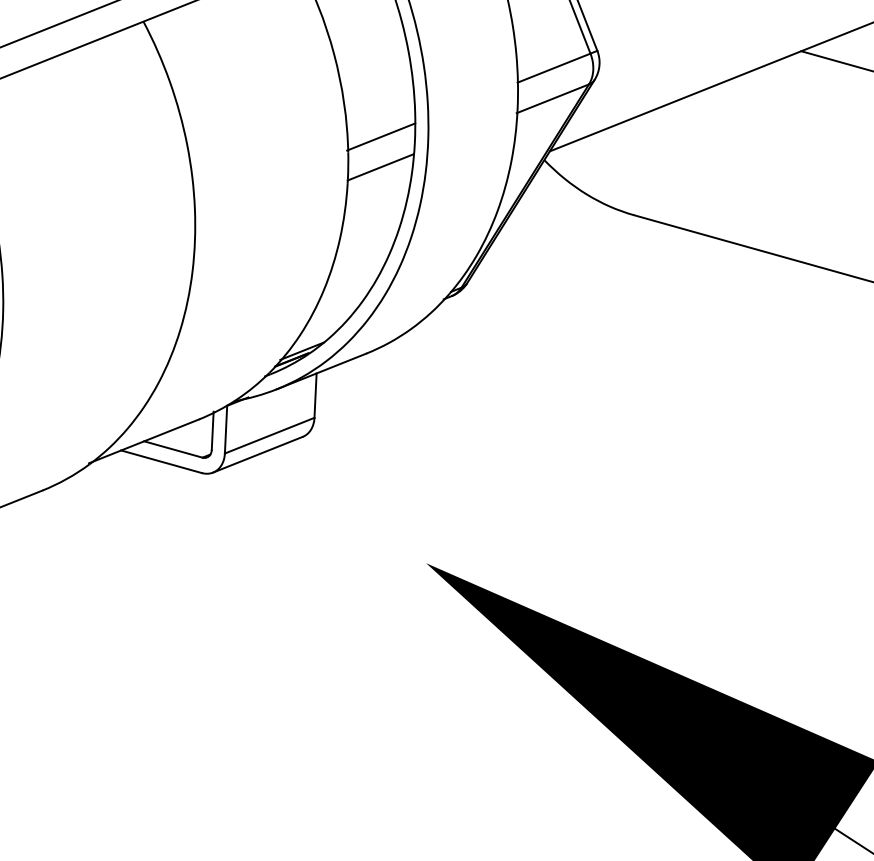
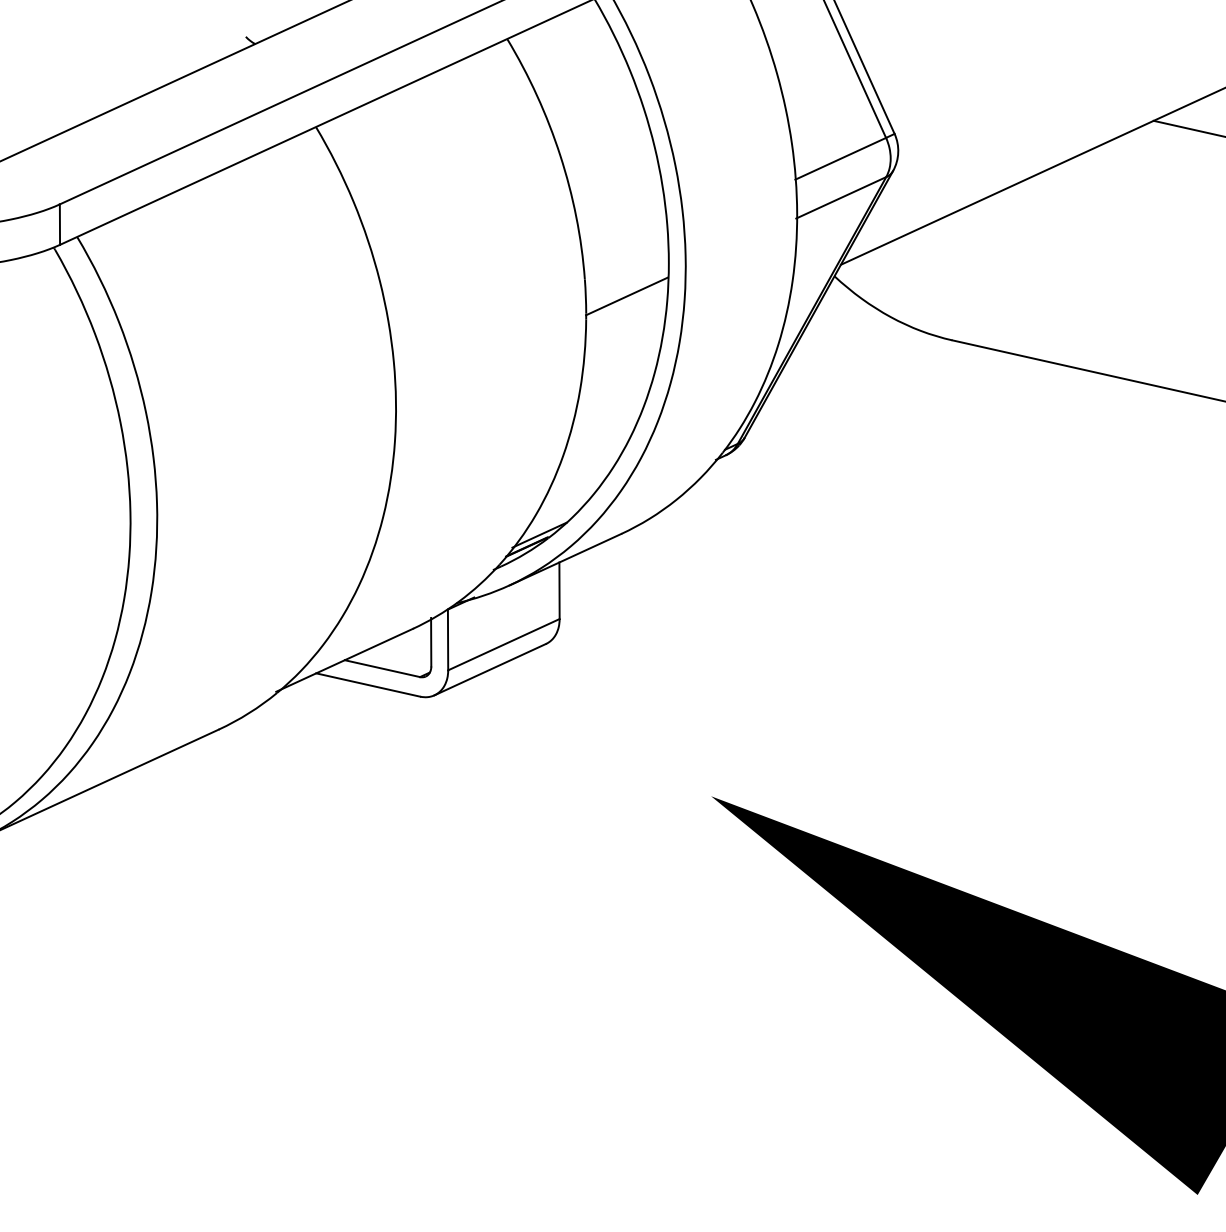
line: (381, 136) -> (625, 257), removed

